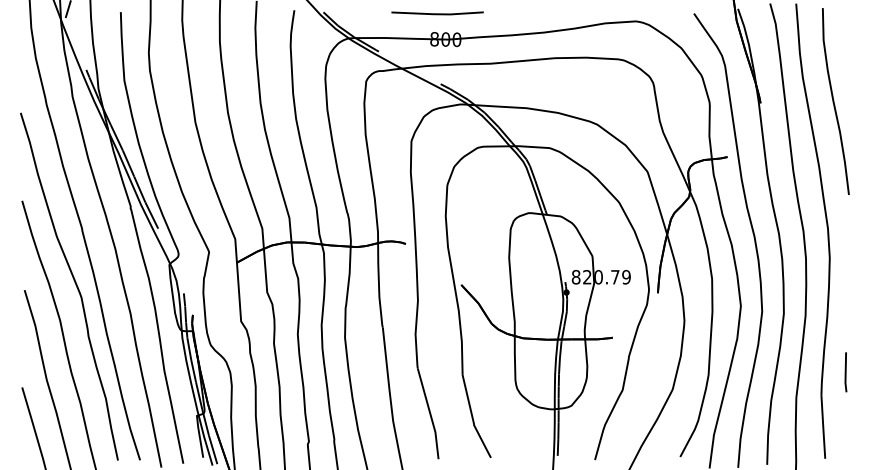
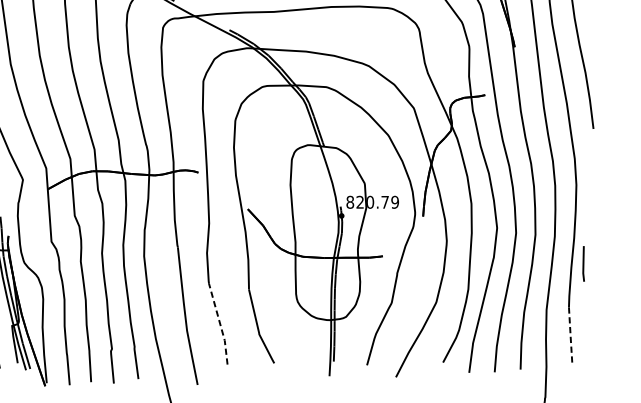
line: (845, 372) -> (583, 264), moved
line: (430, 414) -> (220, 324), solid -> dashed
line: (823, 427) -> (570, 336), solid -> dashed

